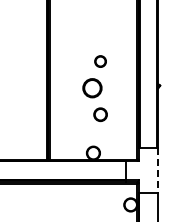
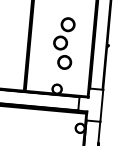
circle: (100, 61) -> (68, 24), size x1.67
circle: (100, 114) -> (64, 62), size x1.43
line: (158, 170) -> (102, 105), dashed -> solid

